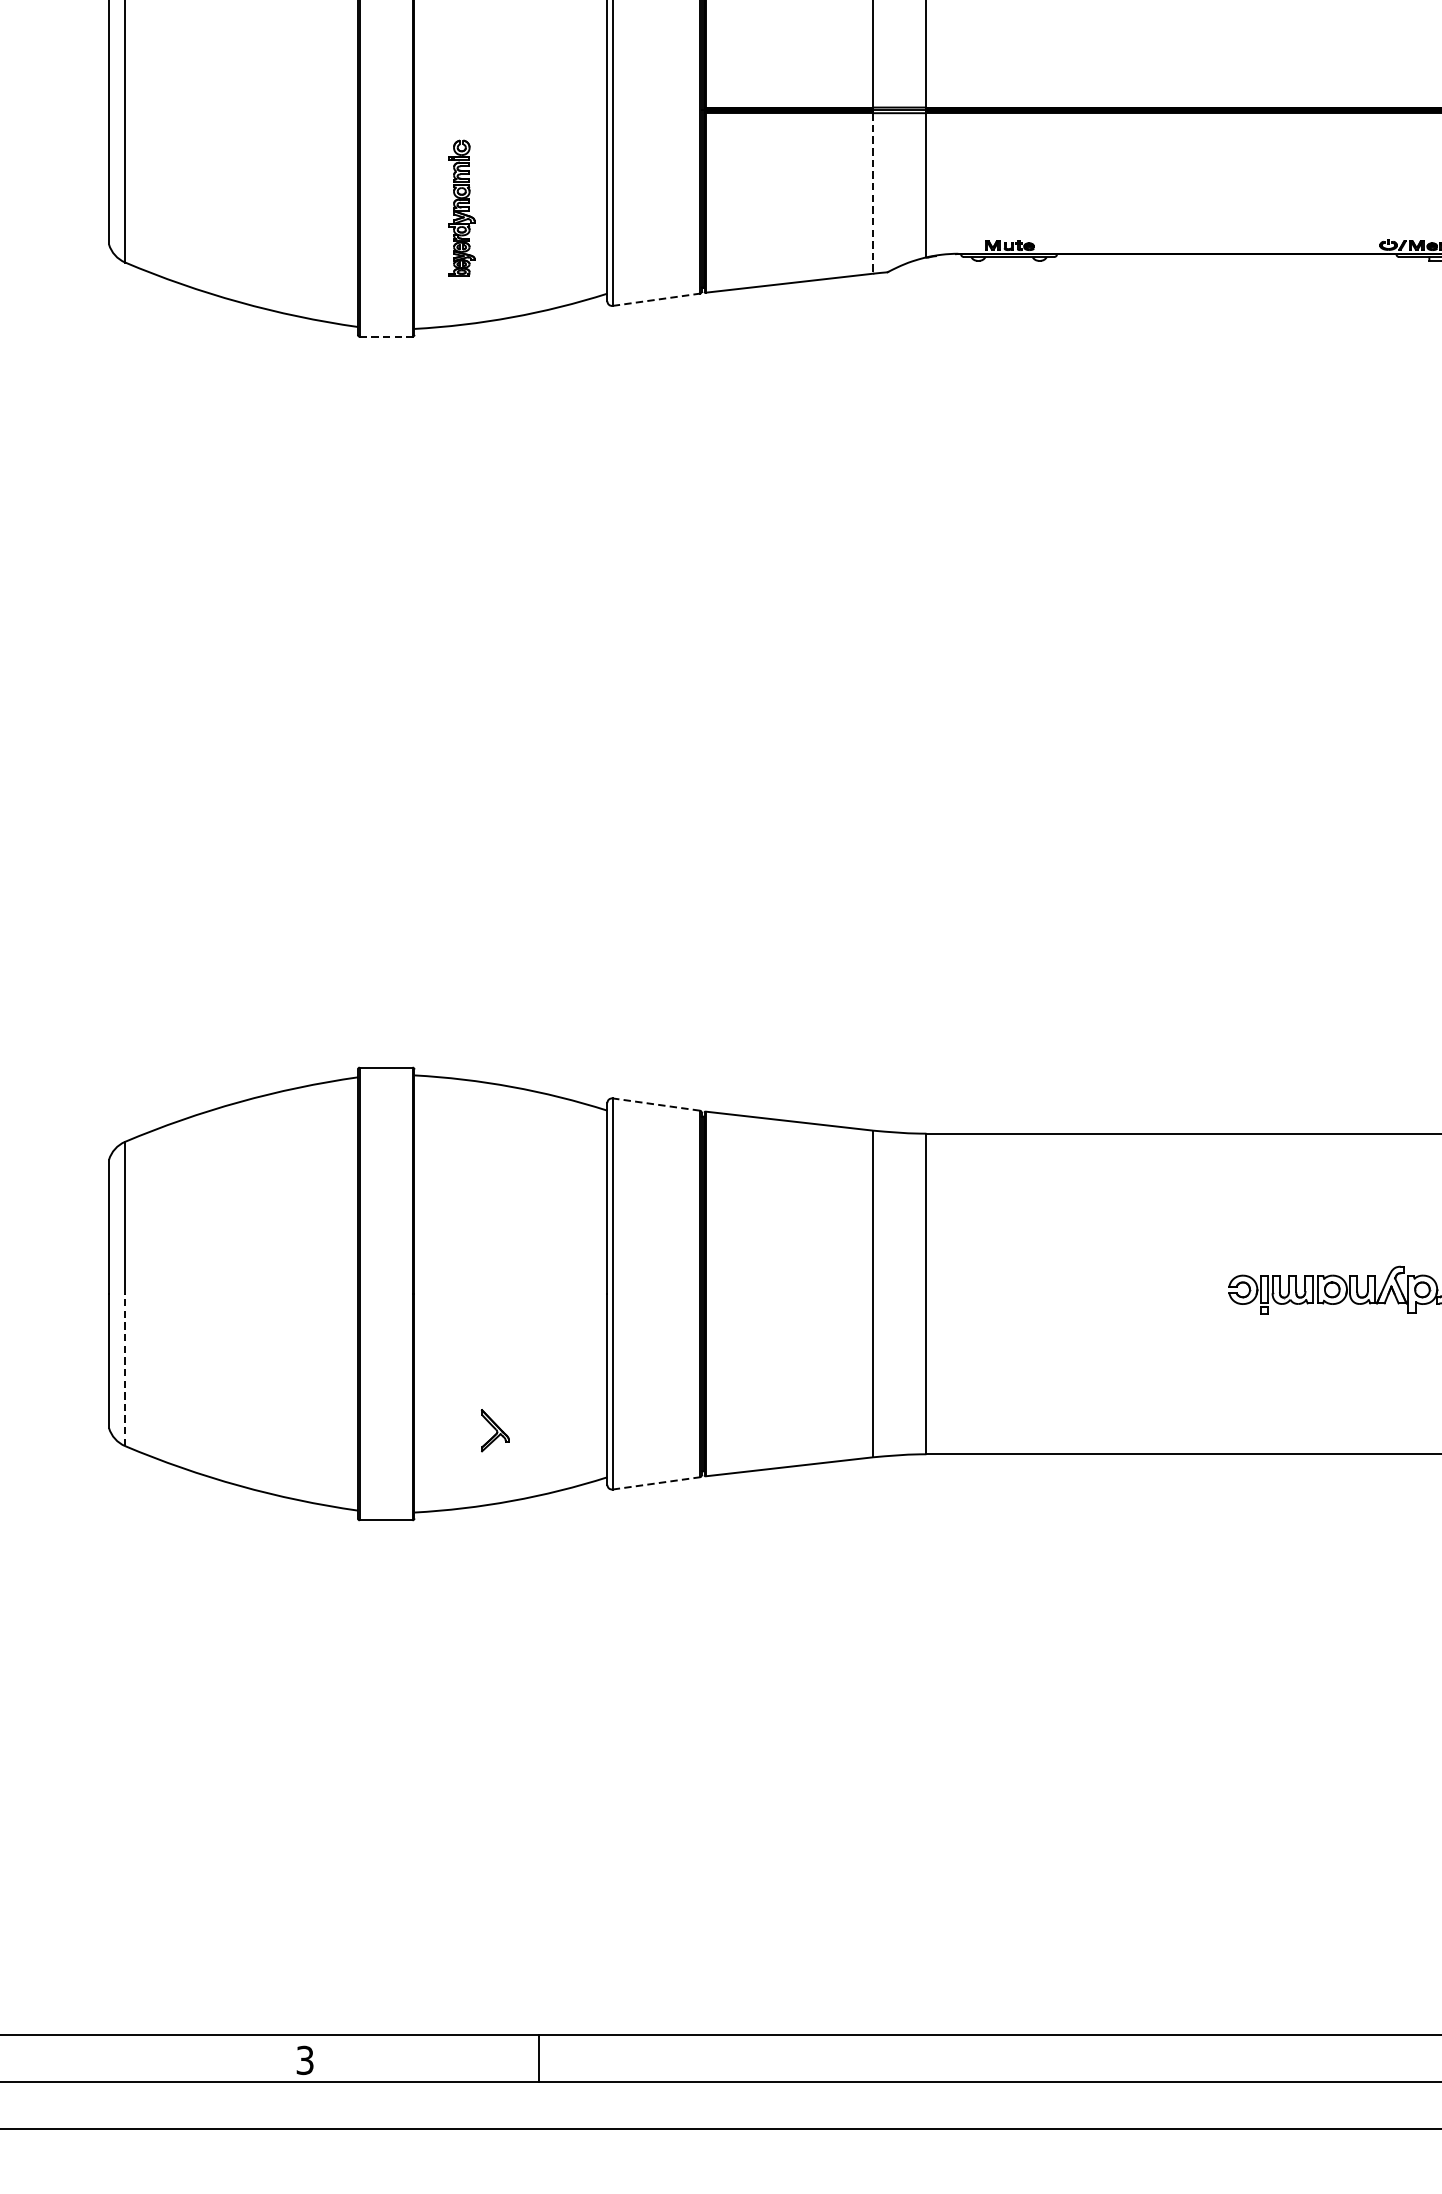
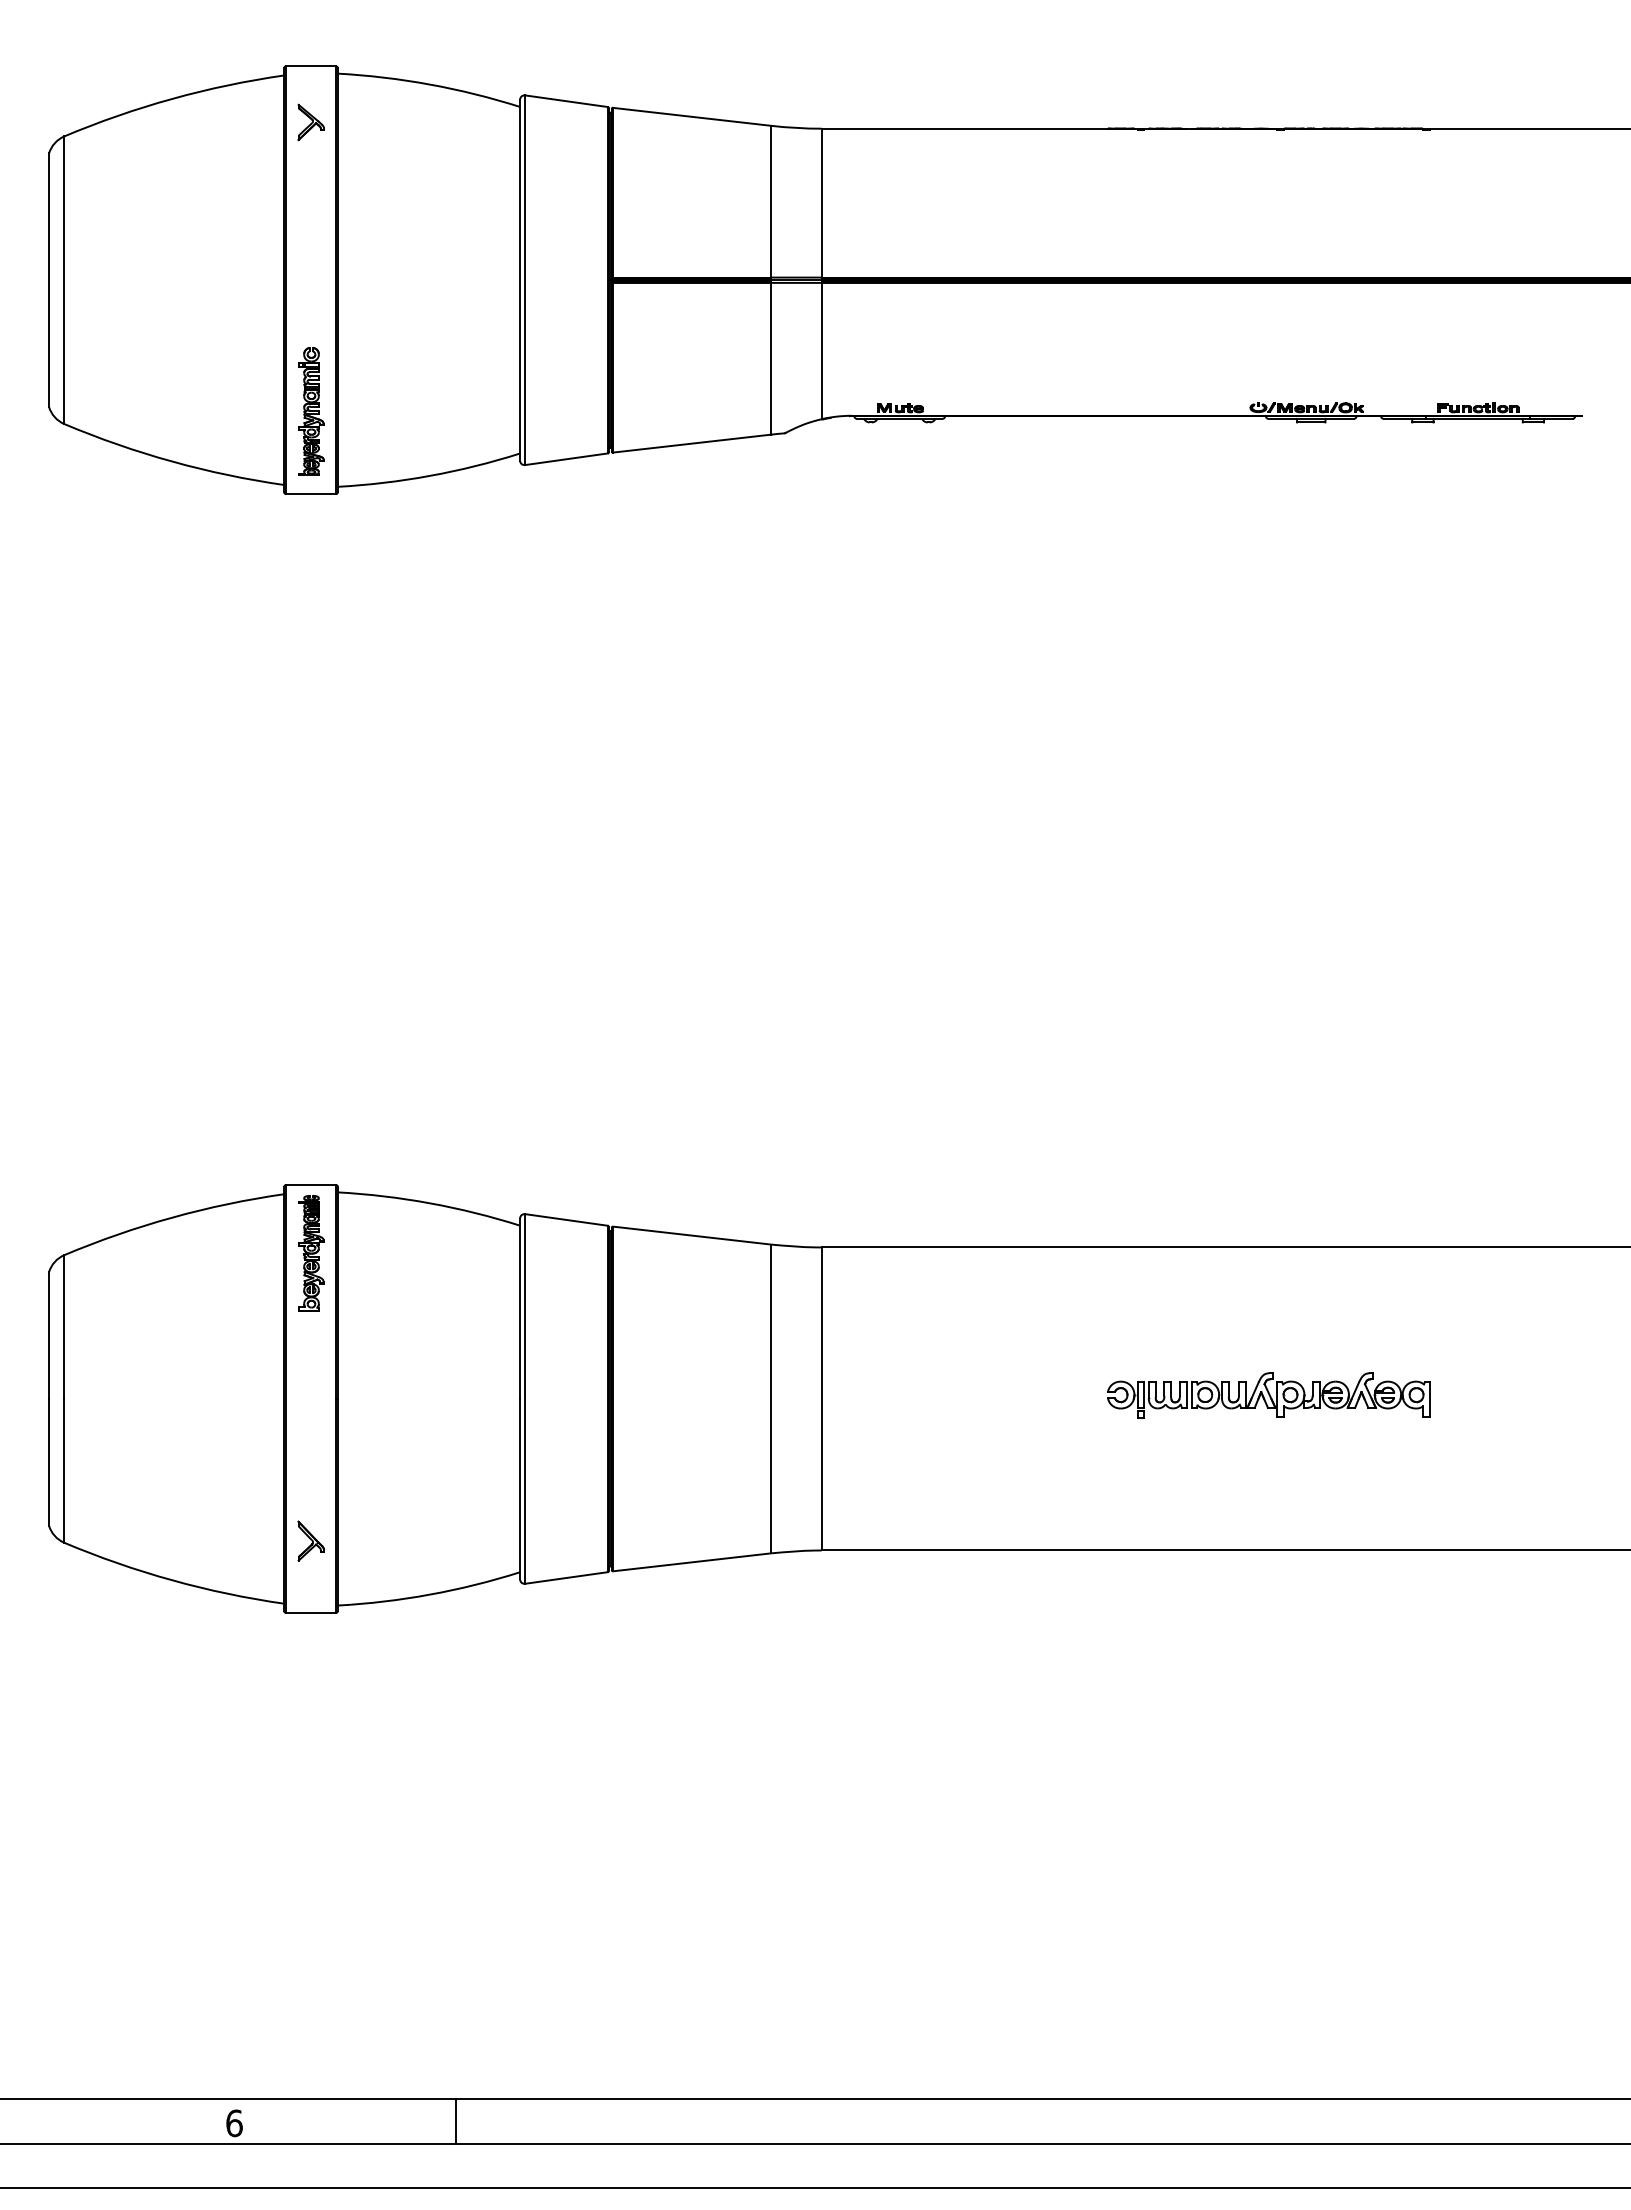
line: (873, 193) -> (771, 358), dashed -> solid
part: (461, 207) -> (311, 411), moved
line: (656, 300) -> (566, 459), dashed -> solid
line: (386, 337) -> (311, 494), dashed -> solid
line: (656, 1104) -> (566, 1219), dashed -> solid
part: (386, 1140) -> (311, 1253), added
line: (125, 1369) -> (64, 1470), dashed -> solid
part: (494, 1429) -> (310, 1540), moved
line: (656, 1483) -> (566, 1578), dashed -> solid
text: (305, 2060) -> (234, 2123), 3 -> 6

